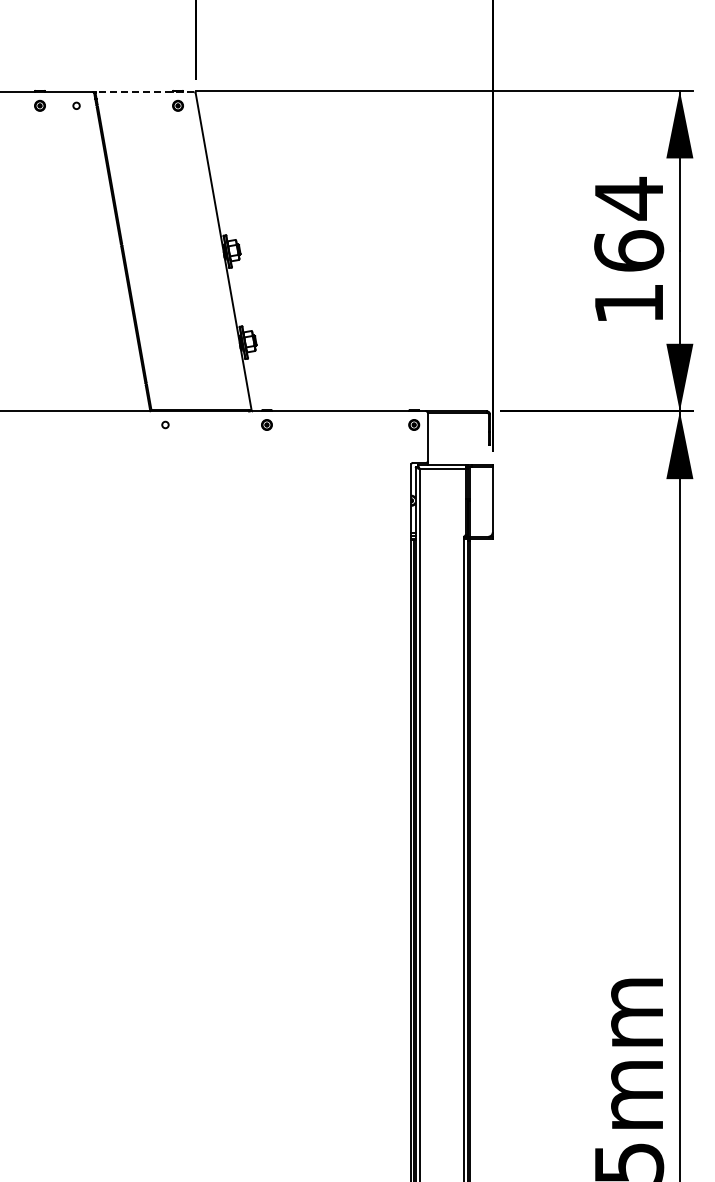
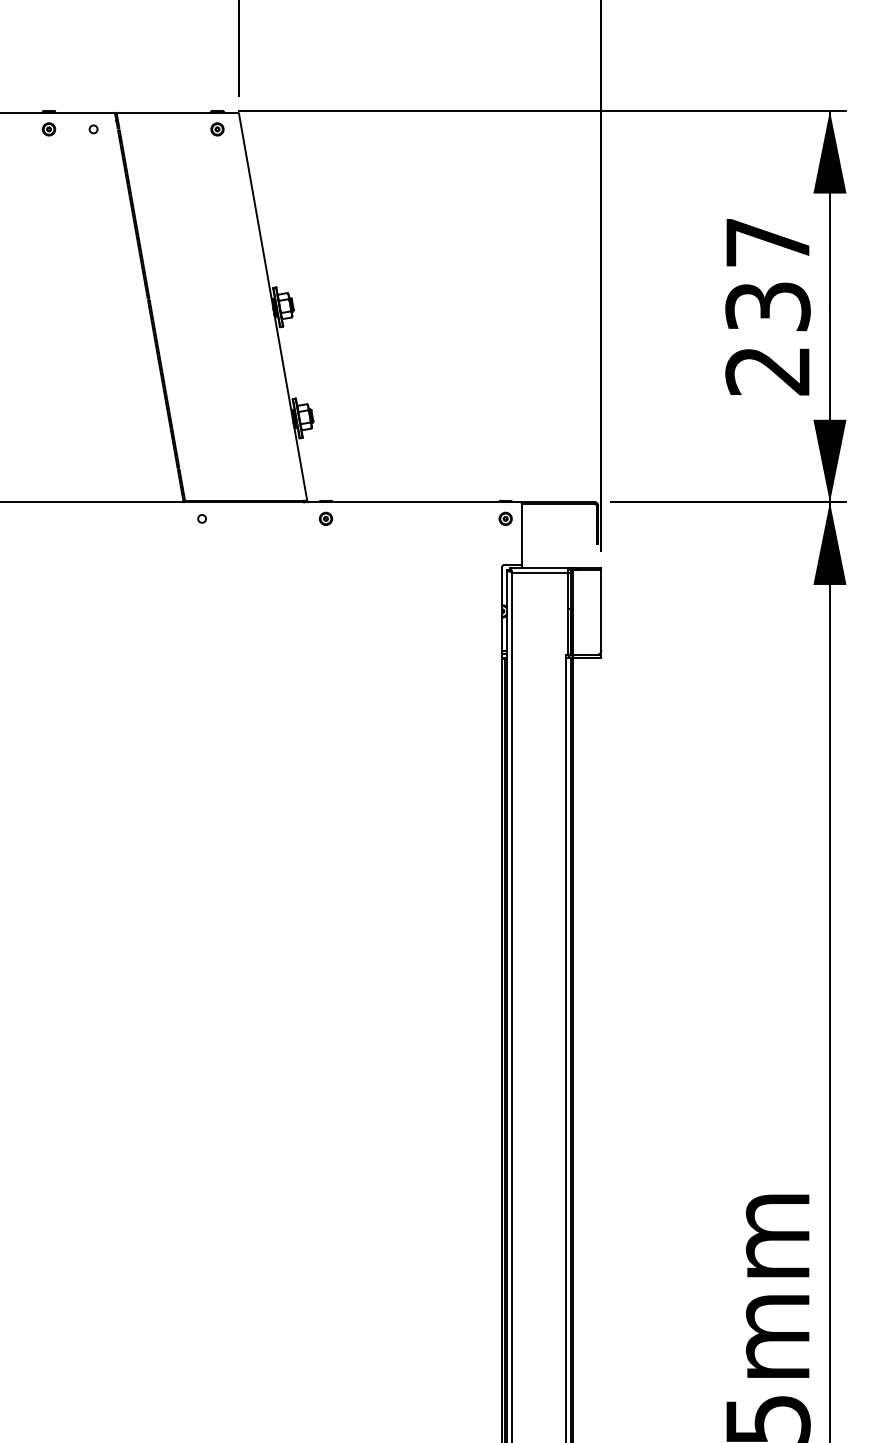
line: (144, 92) -> (176, 113), dashed -> solid
text: (629, 249) -> (768, 304), 164 -> 237

